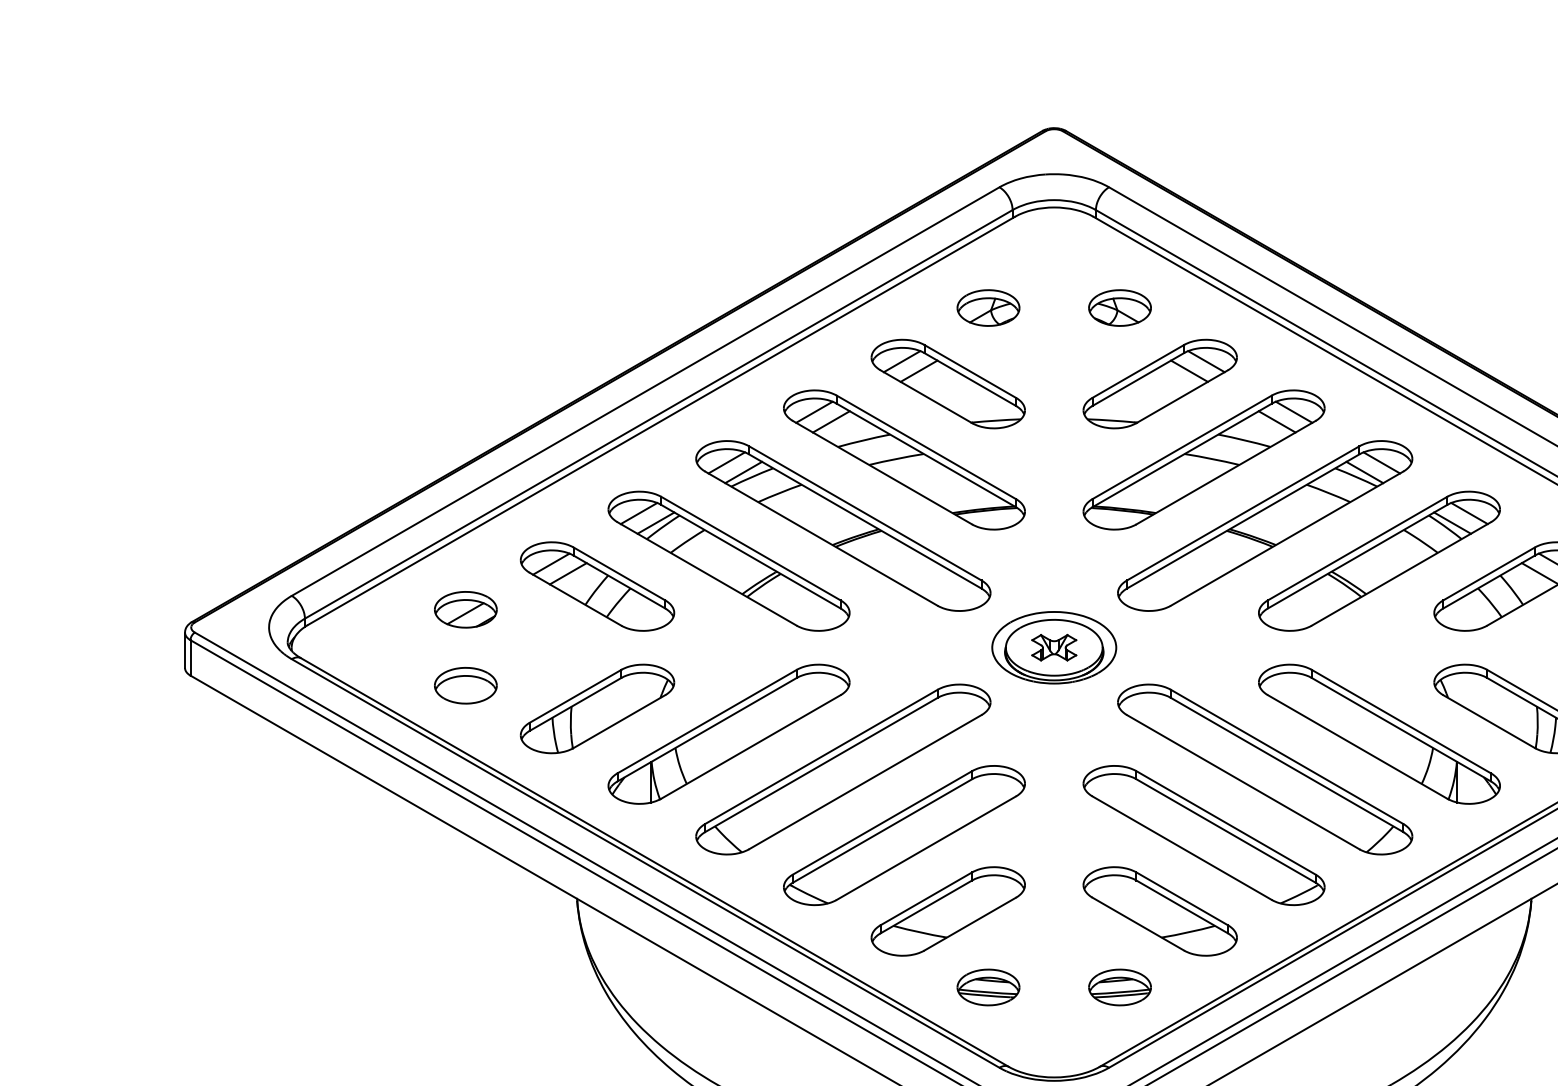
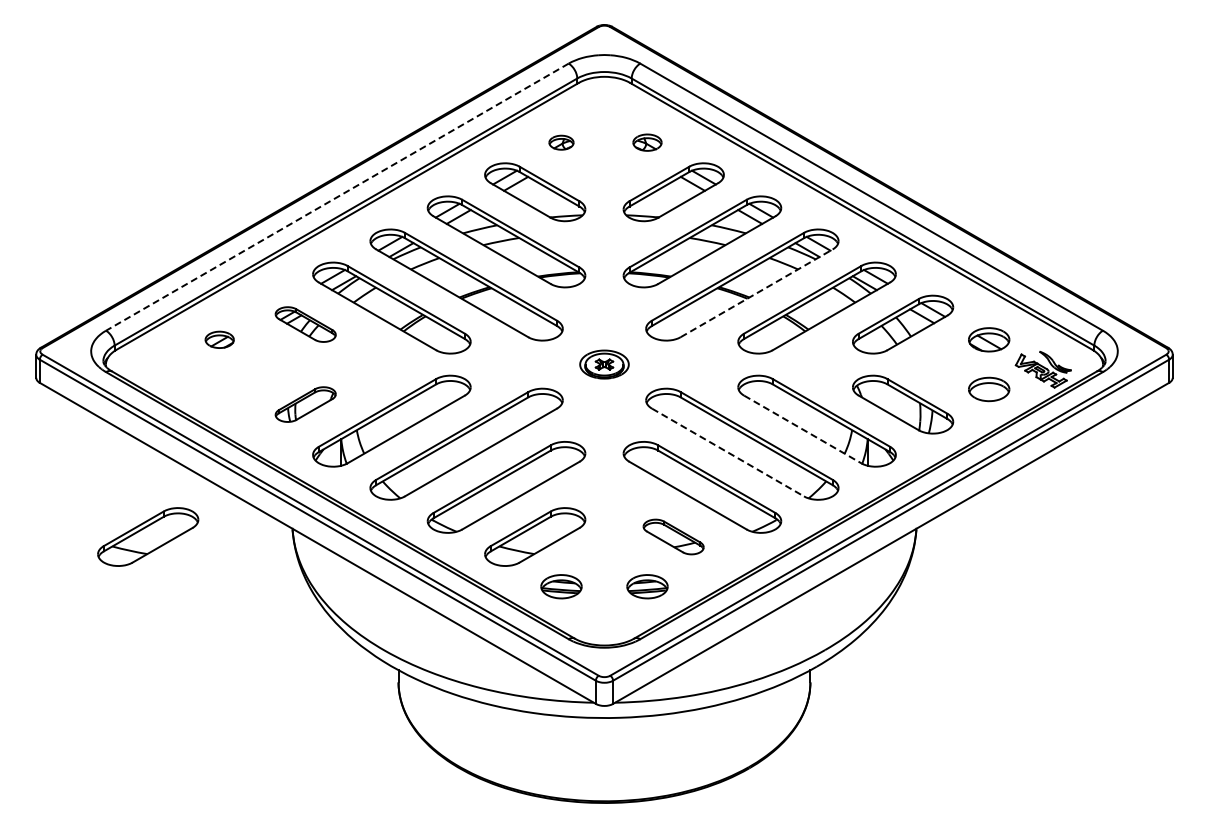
part: (988, 307) -> (561, 142), size x0.6
part: (1120, 307) -> (647, 142), size x0.7
line: (644, 392) -> (336, 197), solid -> dashed
line: (1286, 538) -> (756, 293), solid -> dashed
part: (596, 586) -> (305, 324), size x0.6
part: (465, 609) -> (219, 339), size x0.7
part: (1054, 647) -> (604, 364), size x0.6
part: (465, 685) -> (219, 389), removed
part: (596, 708) -> (305, 404), size x0.6
line: (1357, 746) -> (802, 429), solid -> dashed
line: (1243, 782) -> (728, 452), solid -> dashed
part: (356, 910) -> (148, 536), added
part: (1159, 910) -> (673, 536), size x0.6

